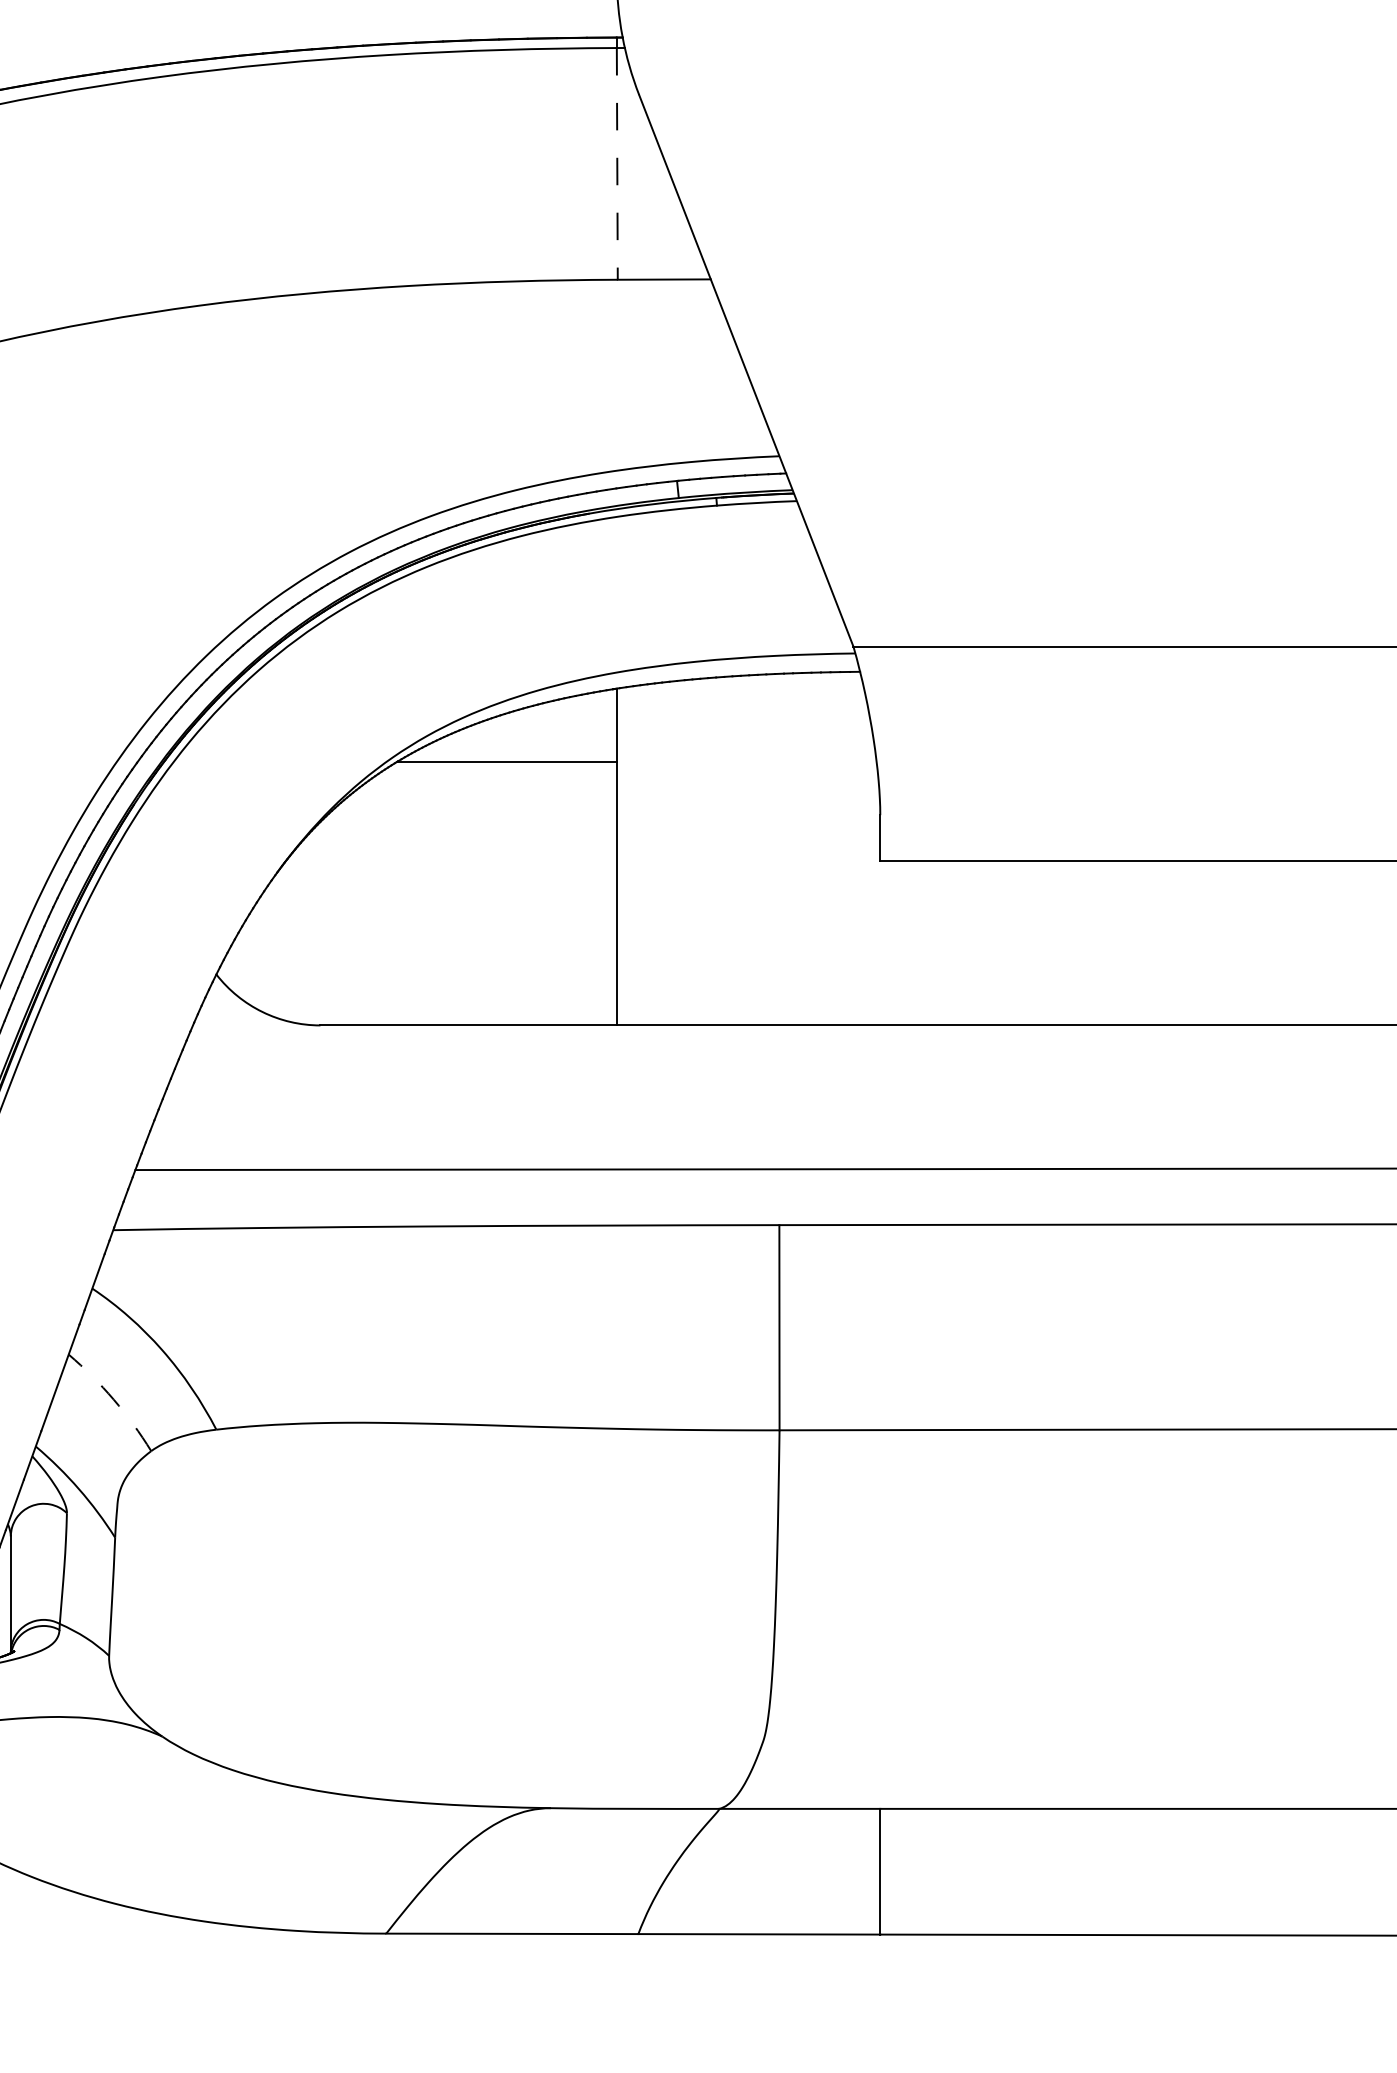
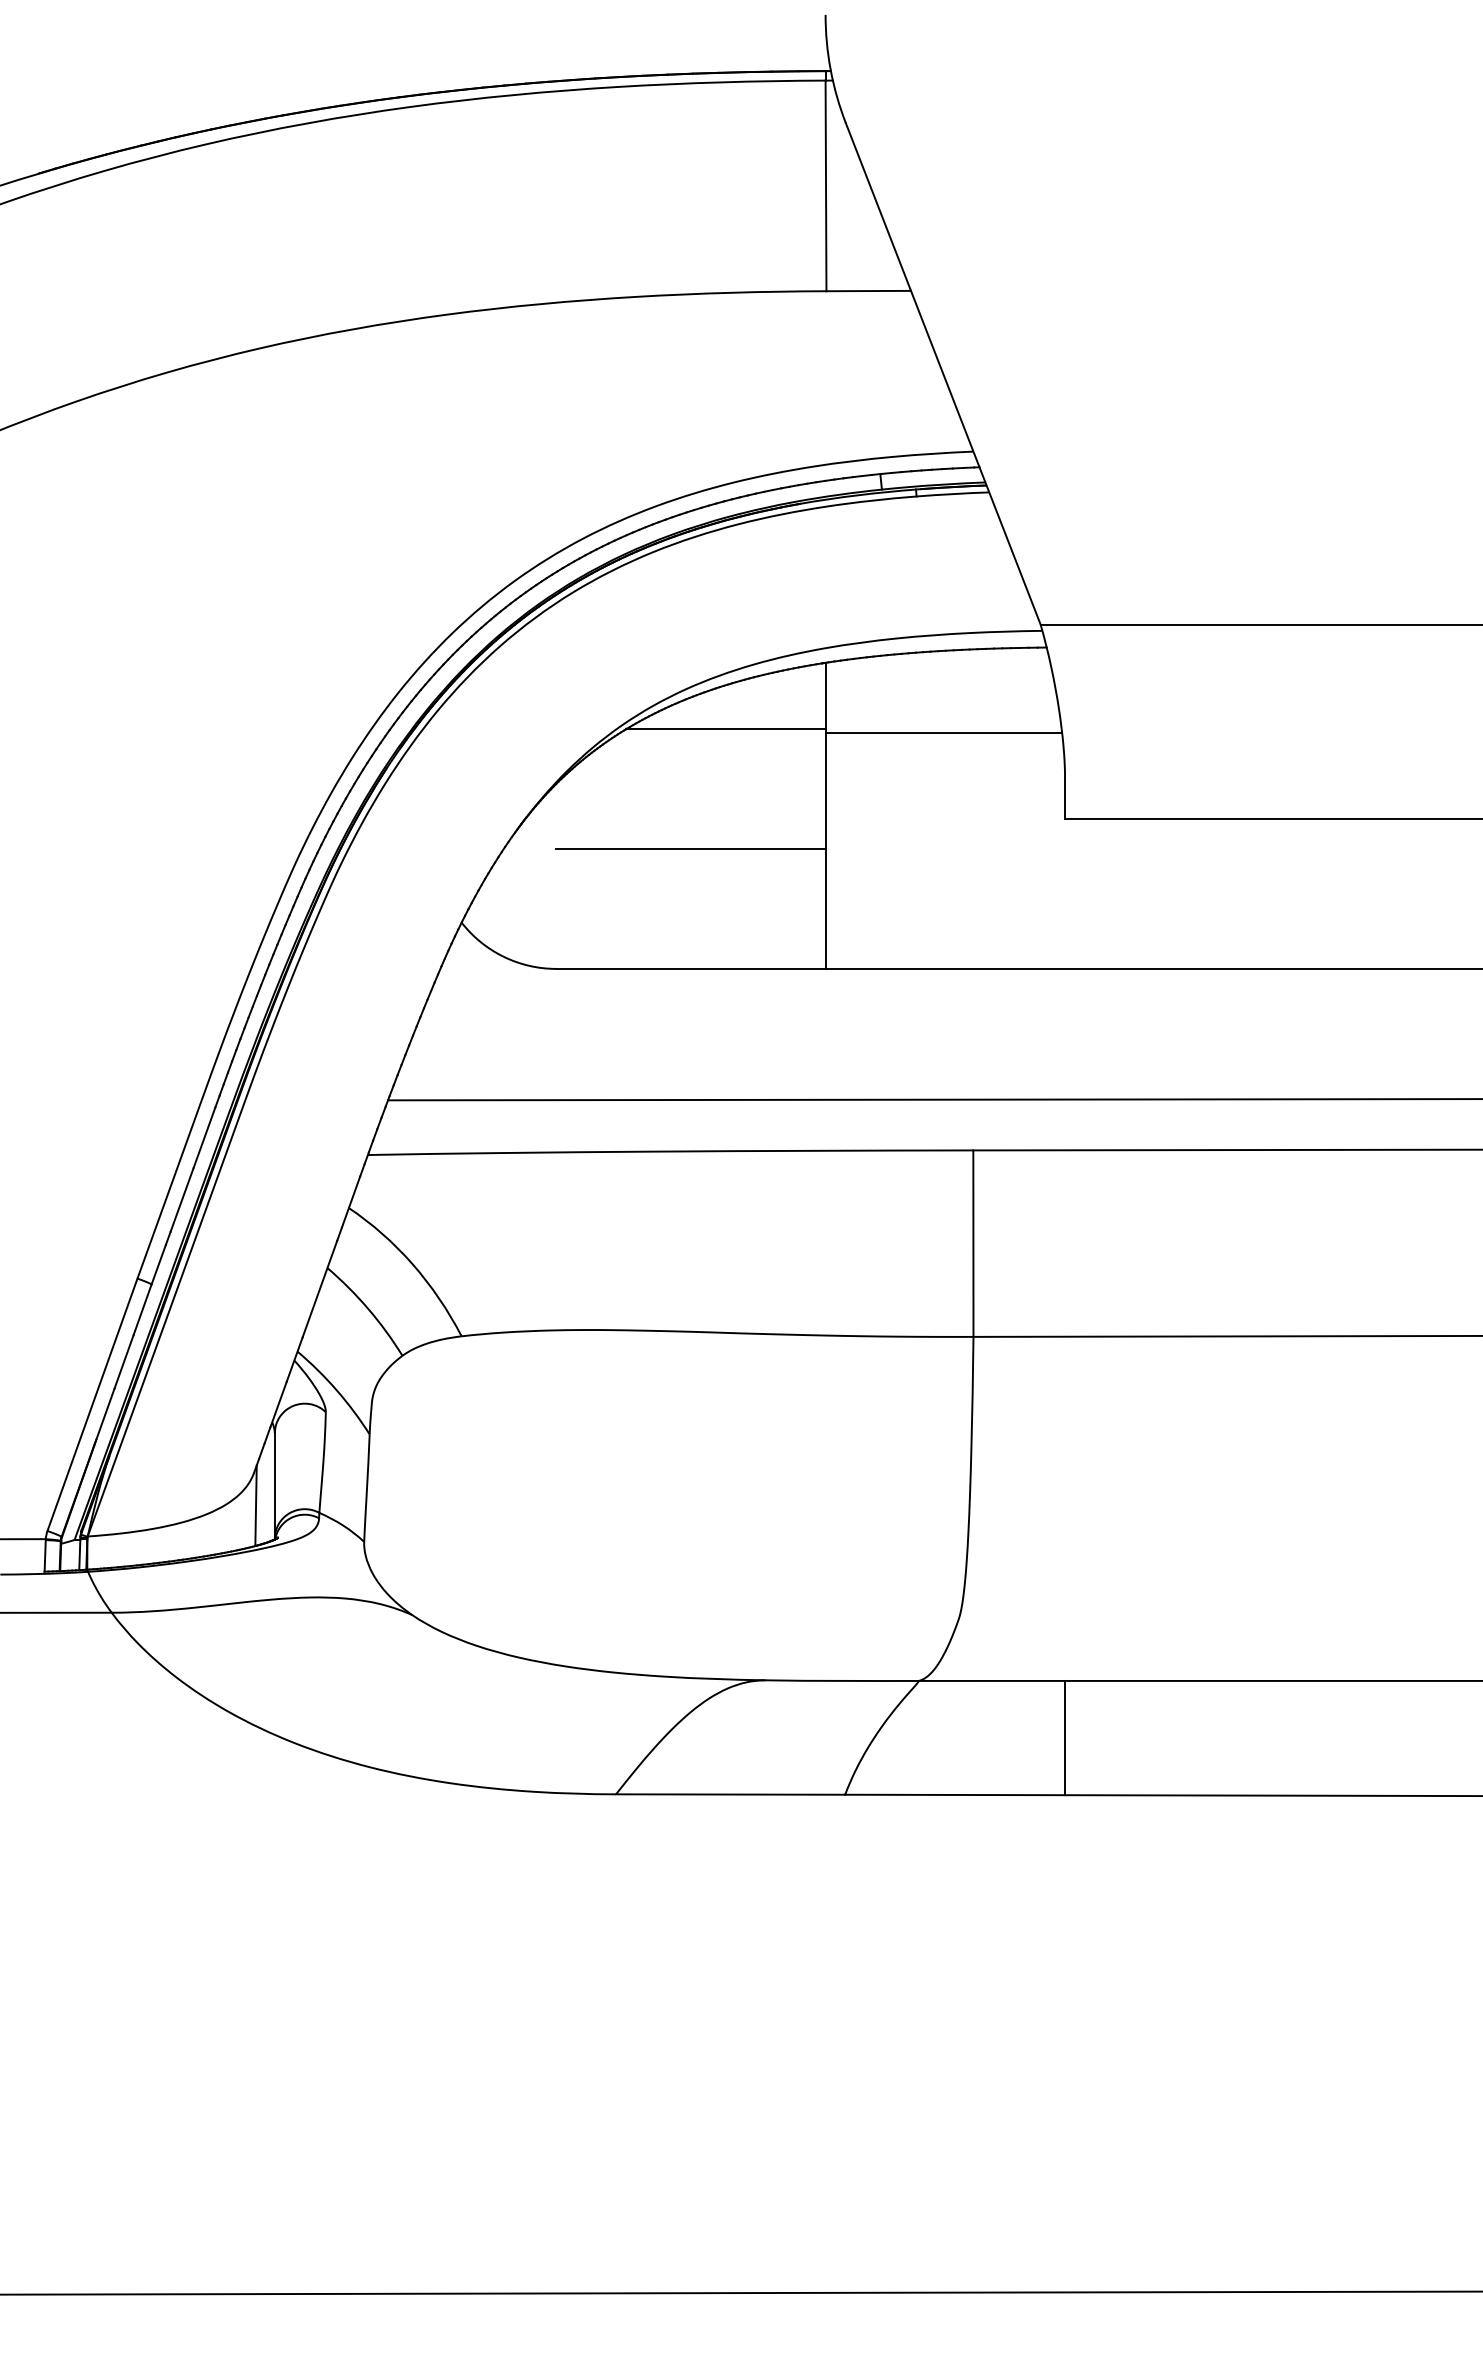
line: (617, 164) -> (826, 186), dashed -> solid
line: (746, 765) -> (943, 732), added
line: (468, 894) -> (690, 849), added
arc: (113, 1400) -> (368, 1309), dashed -> solid

